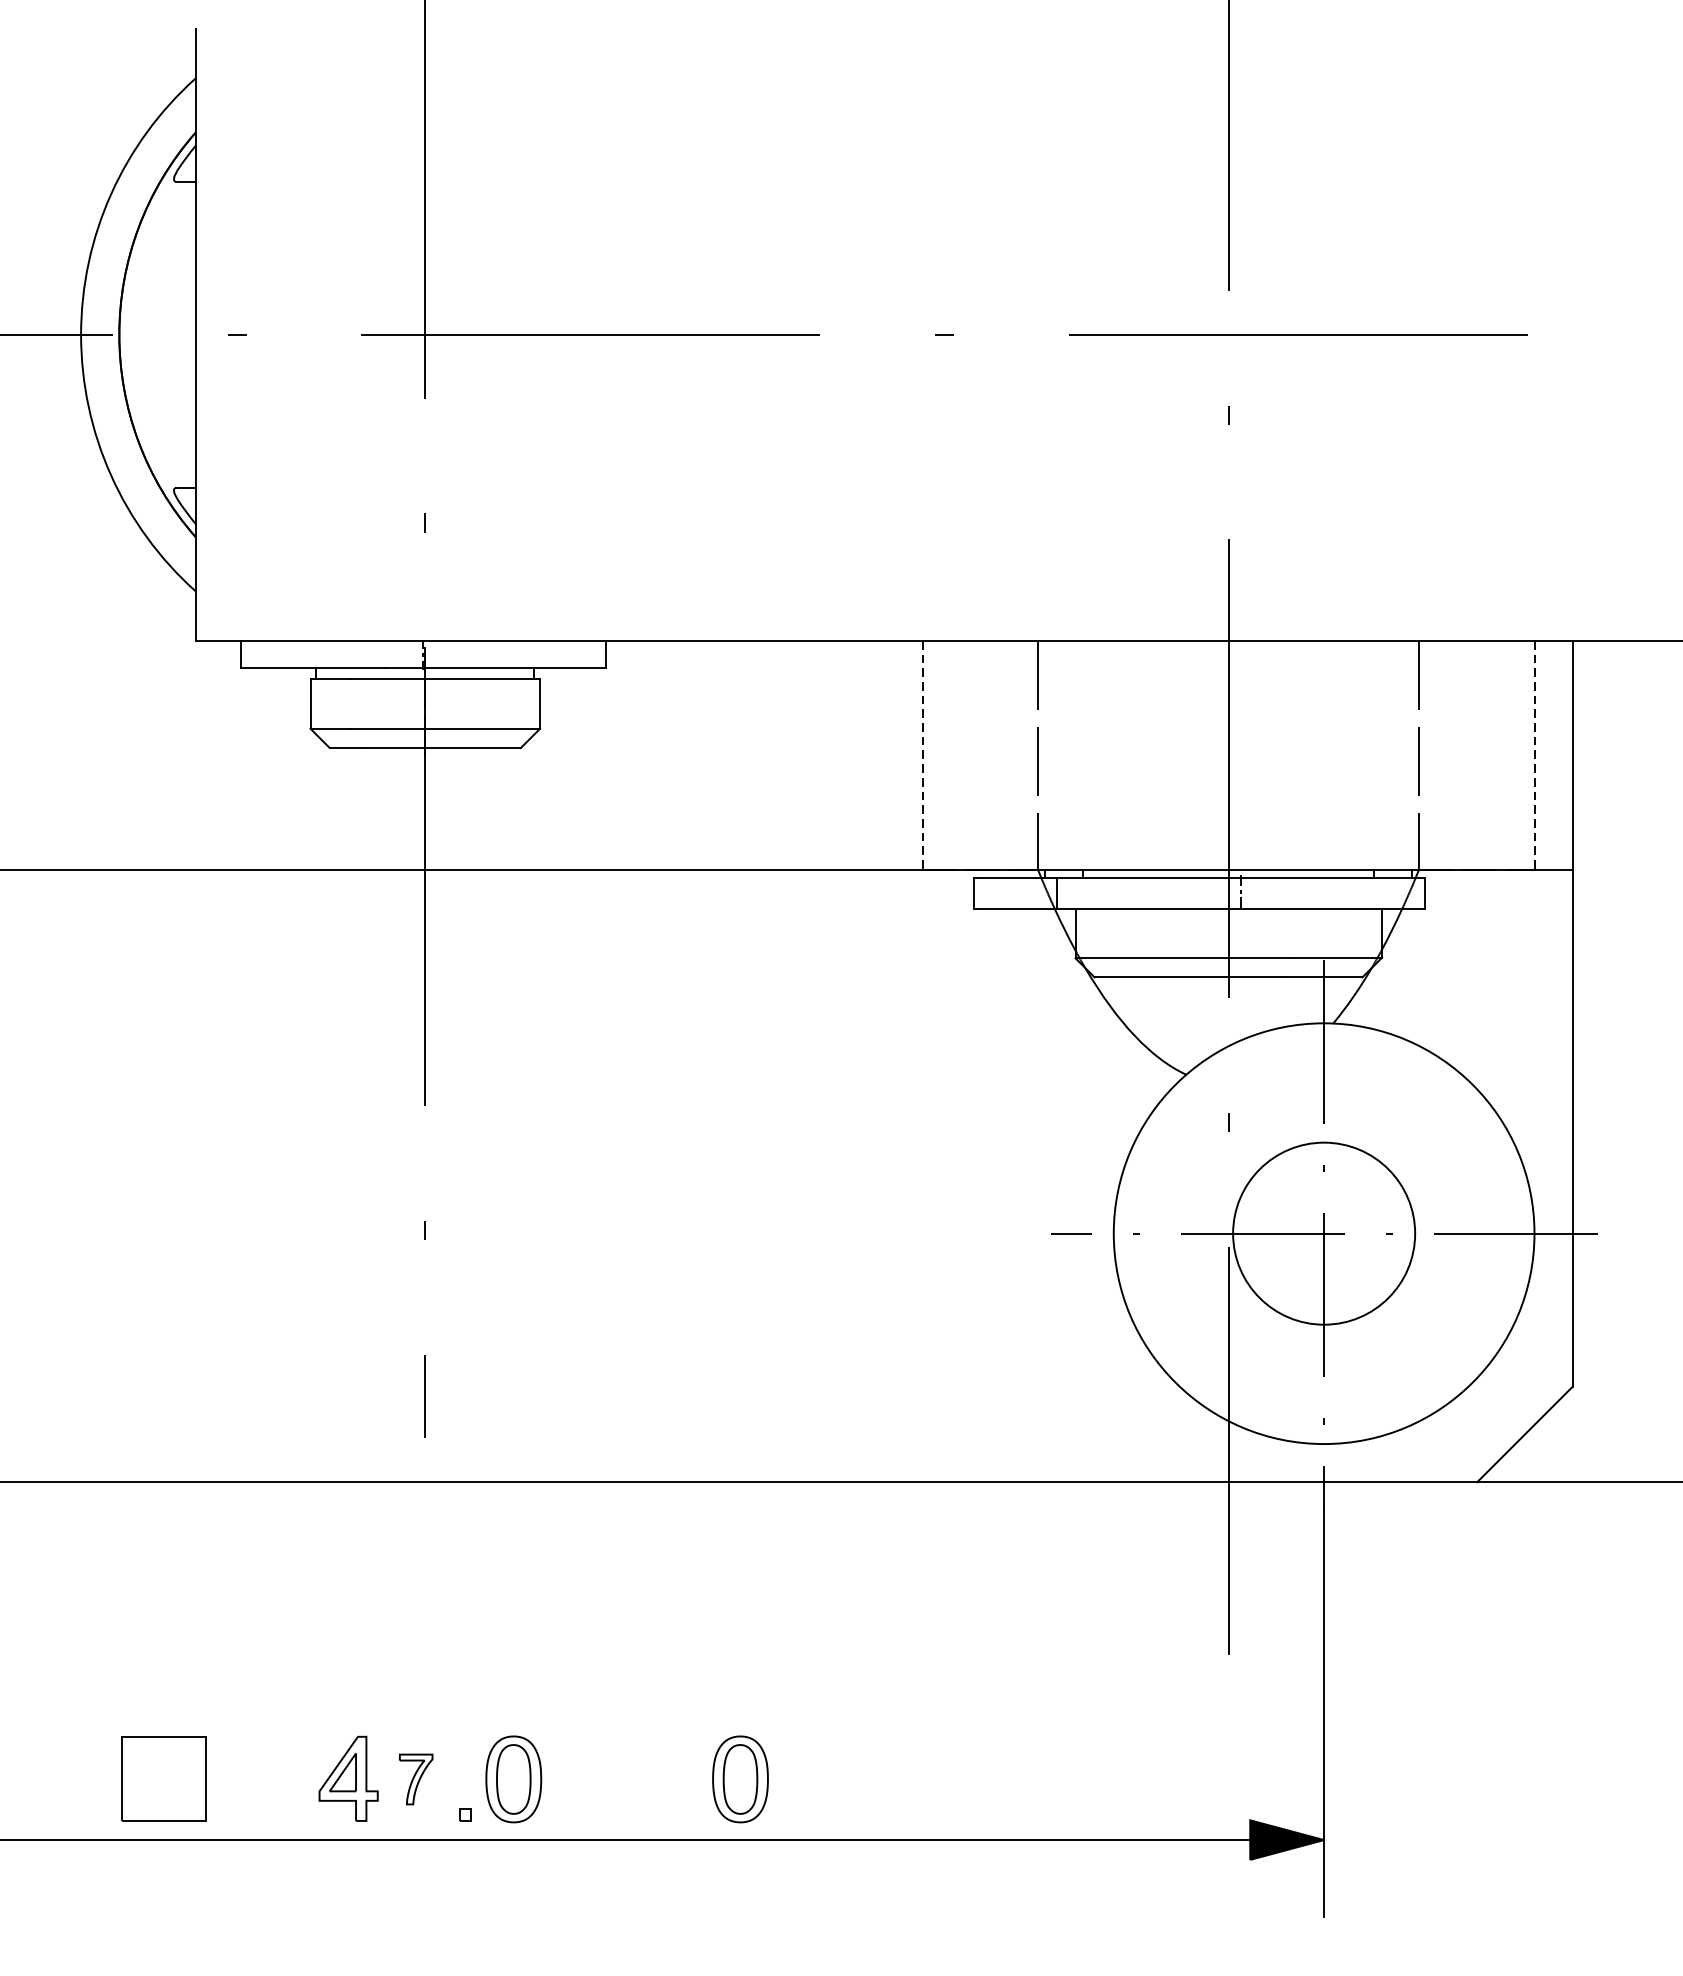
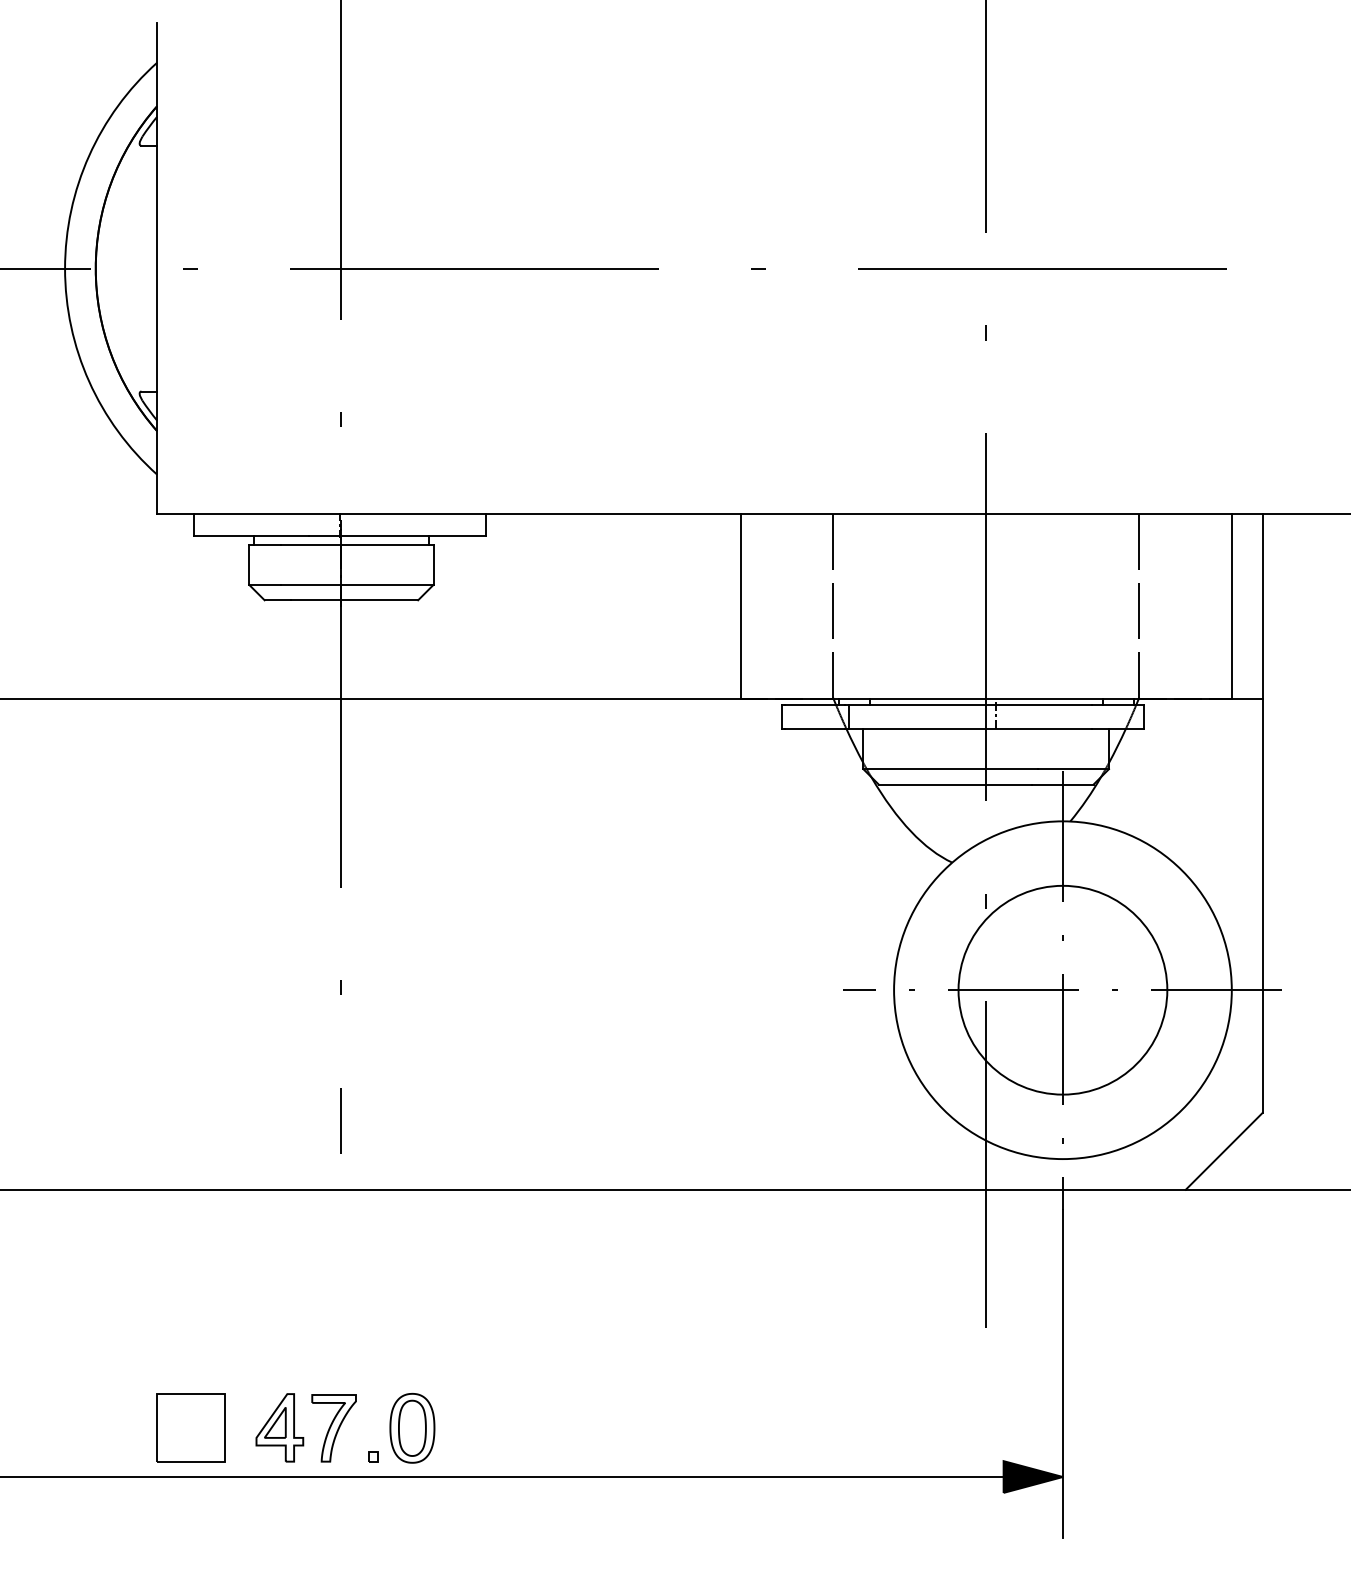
line: (922, 755) -> (740, 606), dashed -> solid
line: (1534, 755) -> (1231, 606), dashed -> solid
circle: (1323, 1232) -> (1062, 989), size x1.43
part: (163, 1778) -> (190, 1427), moved
part: (415, 1779) -> (333, 1428), size x1.67
part: (740, 1779) -> (594, 1428), removed

